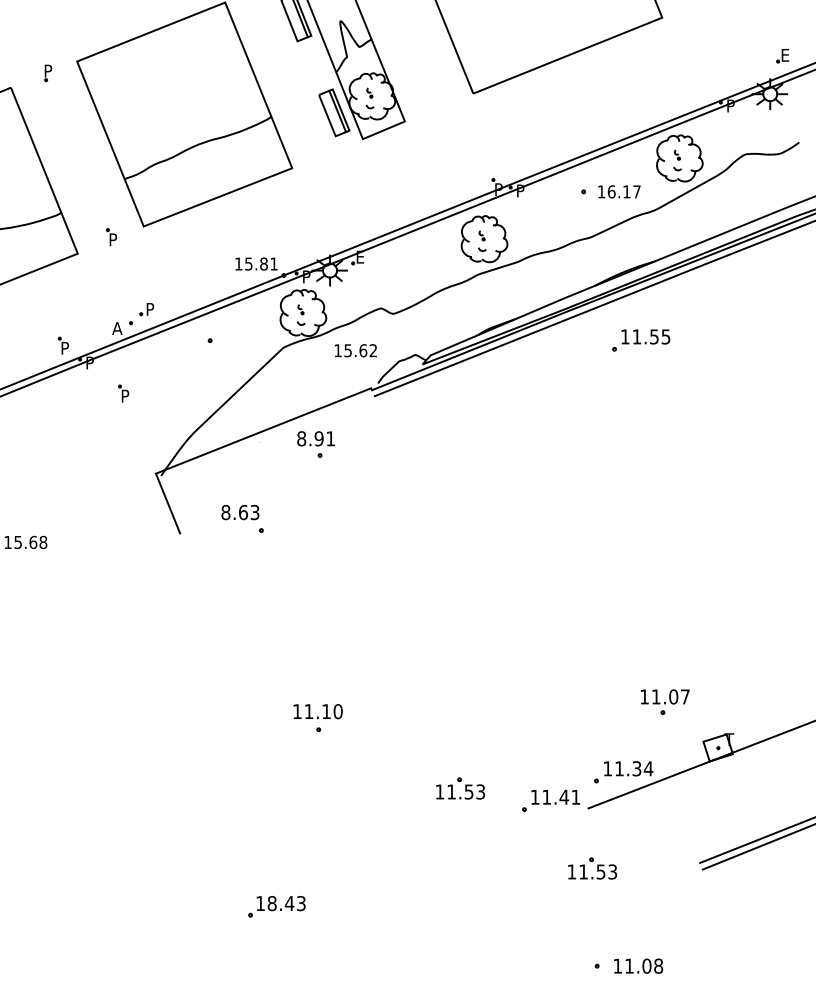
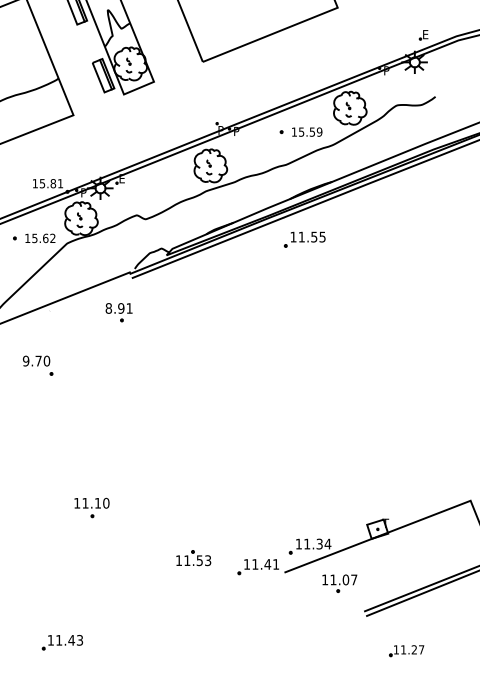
text: (623, 191) -> (310, 131), 16.17 -> 15.59
part: (641, 340) -> (305, 239), moved
text: (355, 350) -> (40, 238), moved
part: (315, 444) -> (118, 312), moved
text: (240, 512) -> (36, 361), 8.63 -> 9.70
part: (664, 701) -> (339, 583), moved
part: (592, 868) -> (287, 615), removed
text: (271, 903) -> (58, 640), 18.43 -> 11.43
part: (758, 918) -> (406, 651), added

